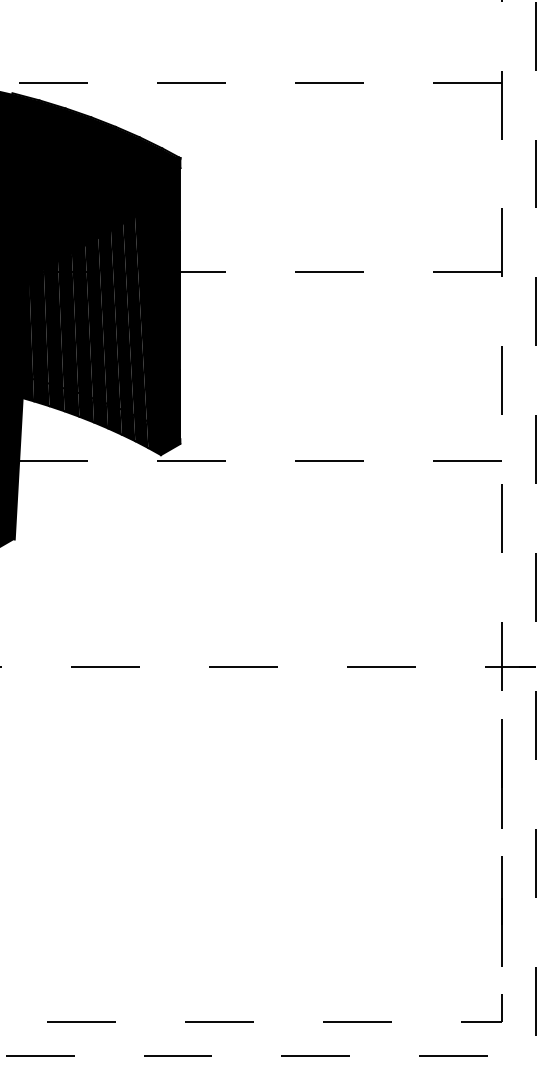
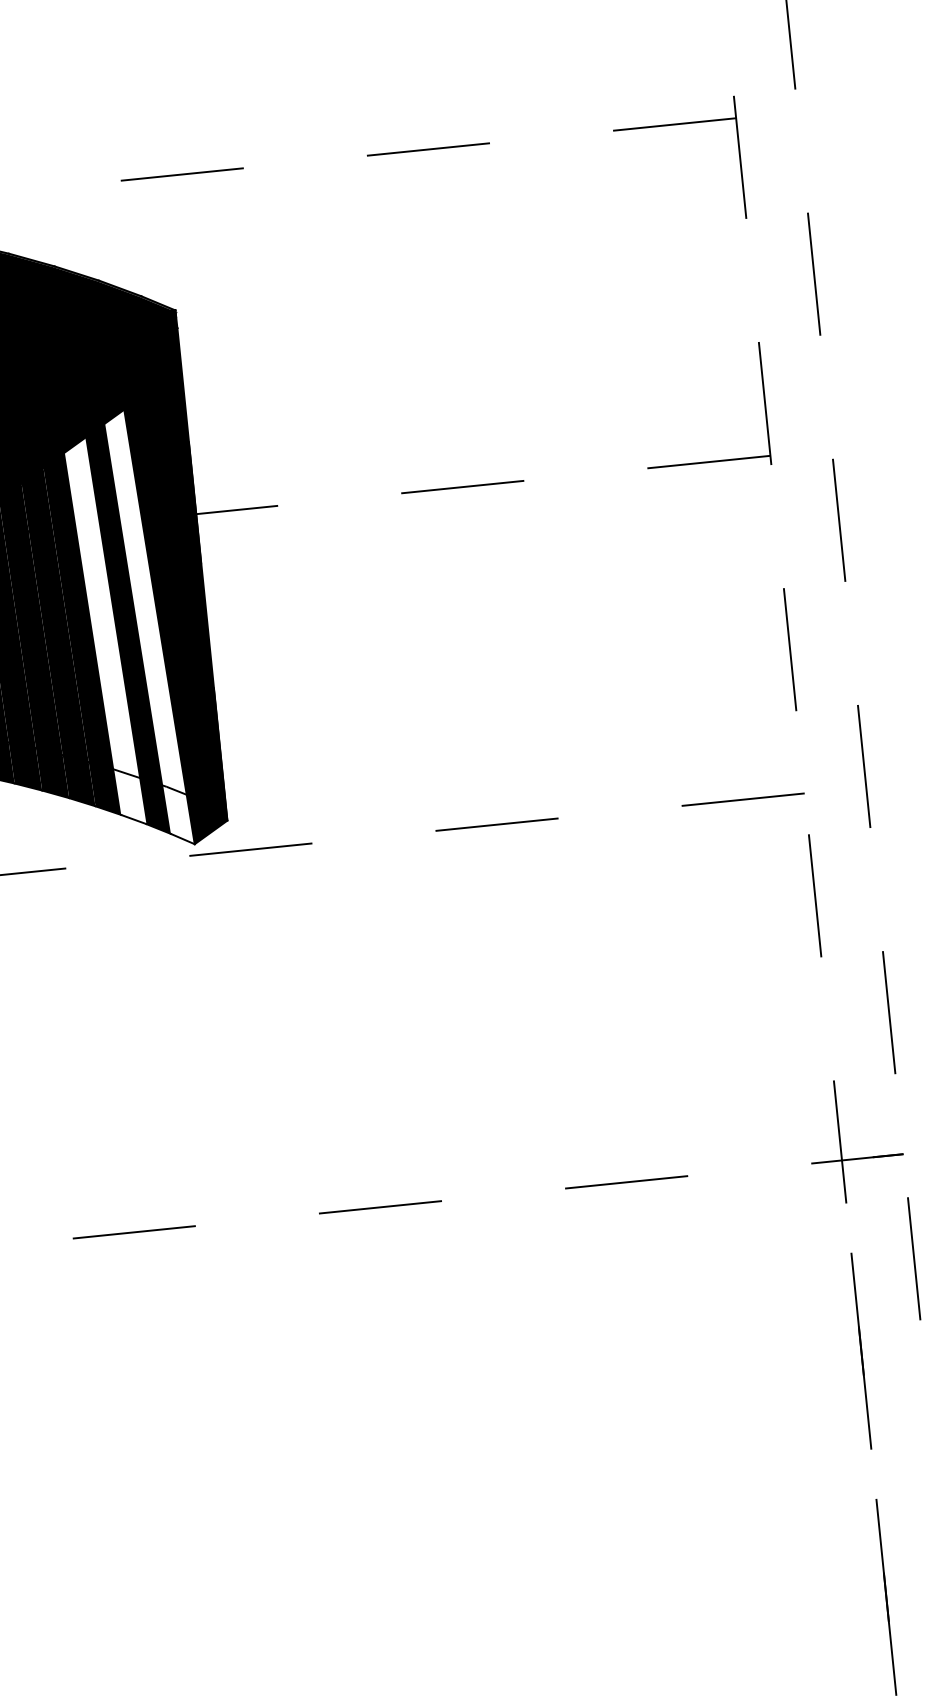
fill: (123, 332) -> (105, 632), removed
fill: (147, 332) -> (148, 627), removed

